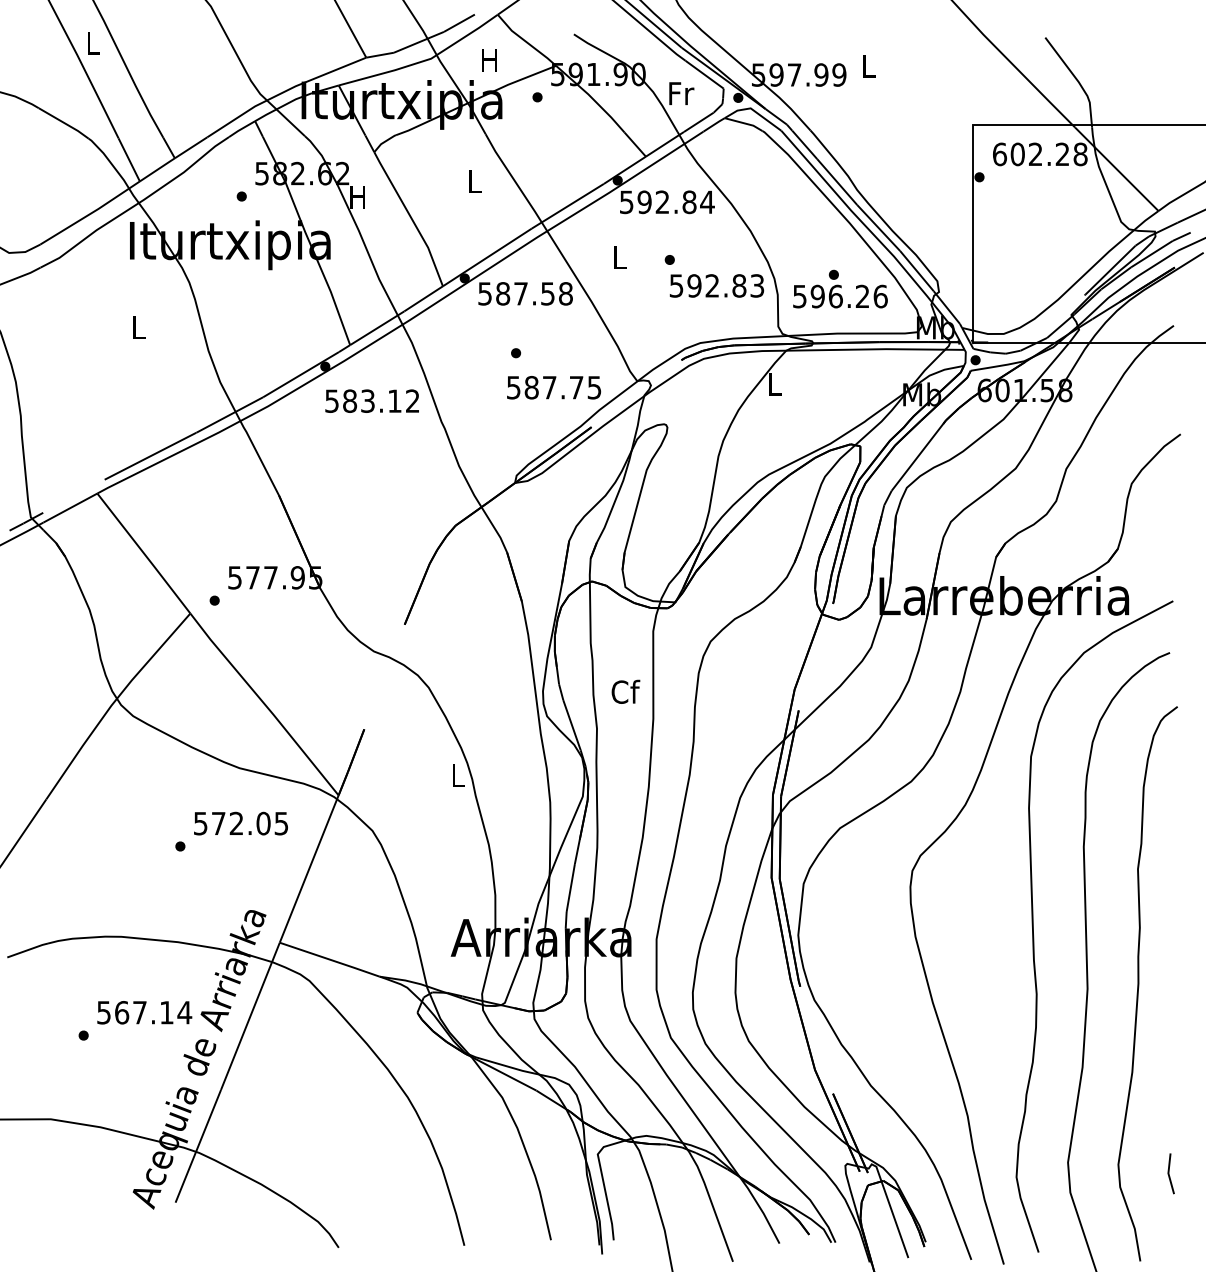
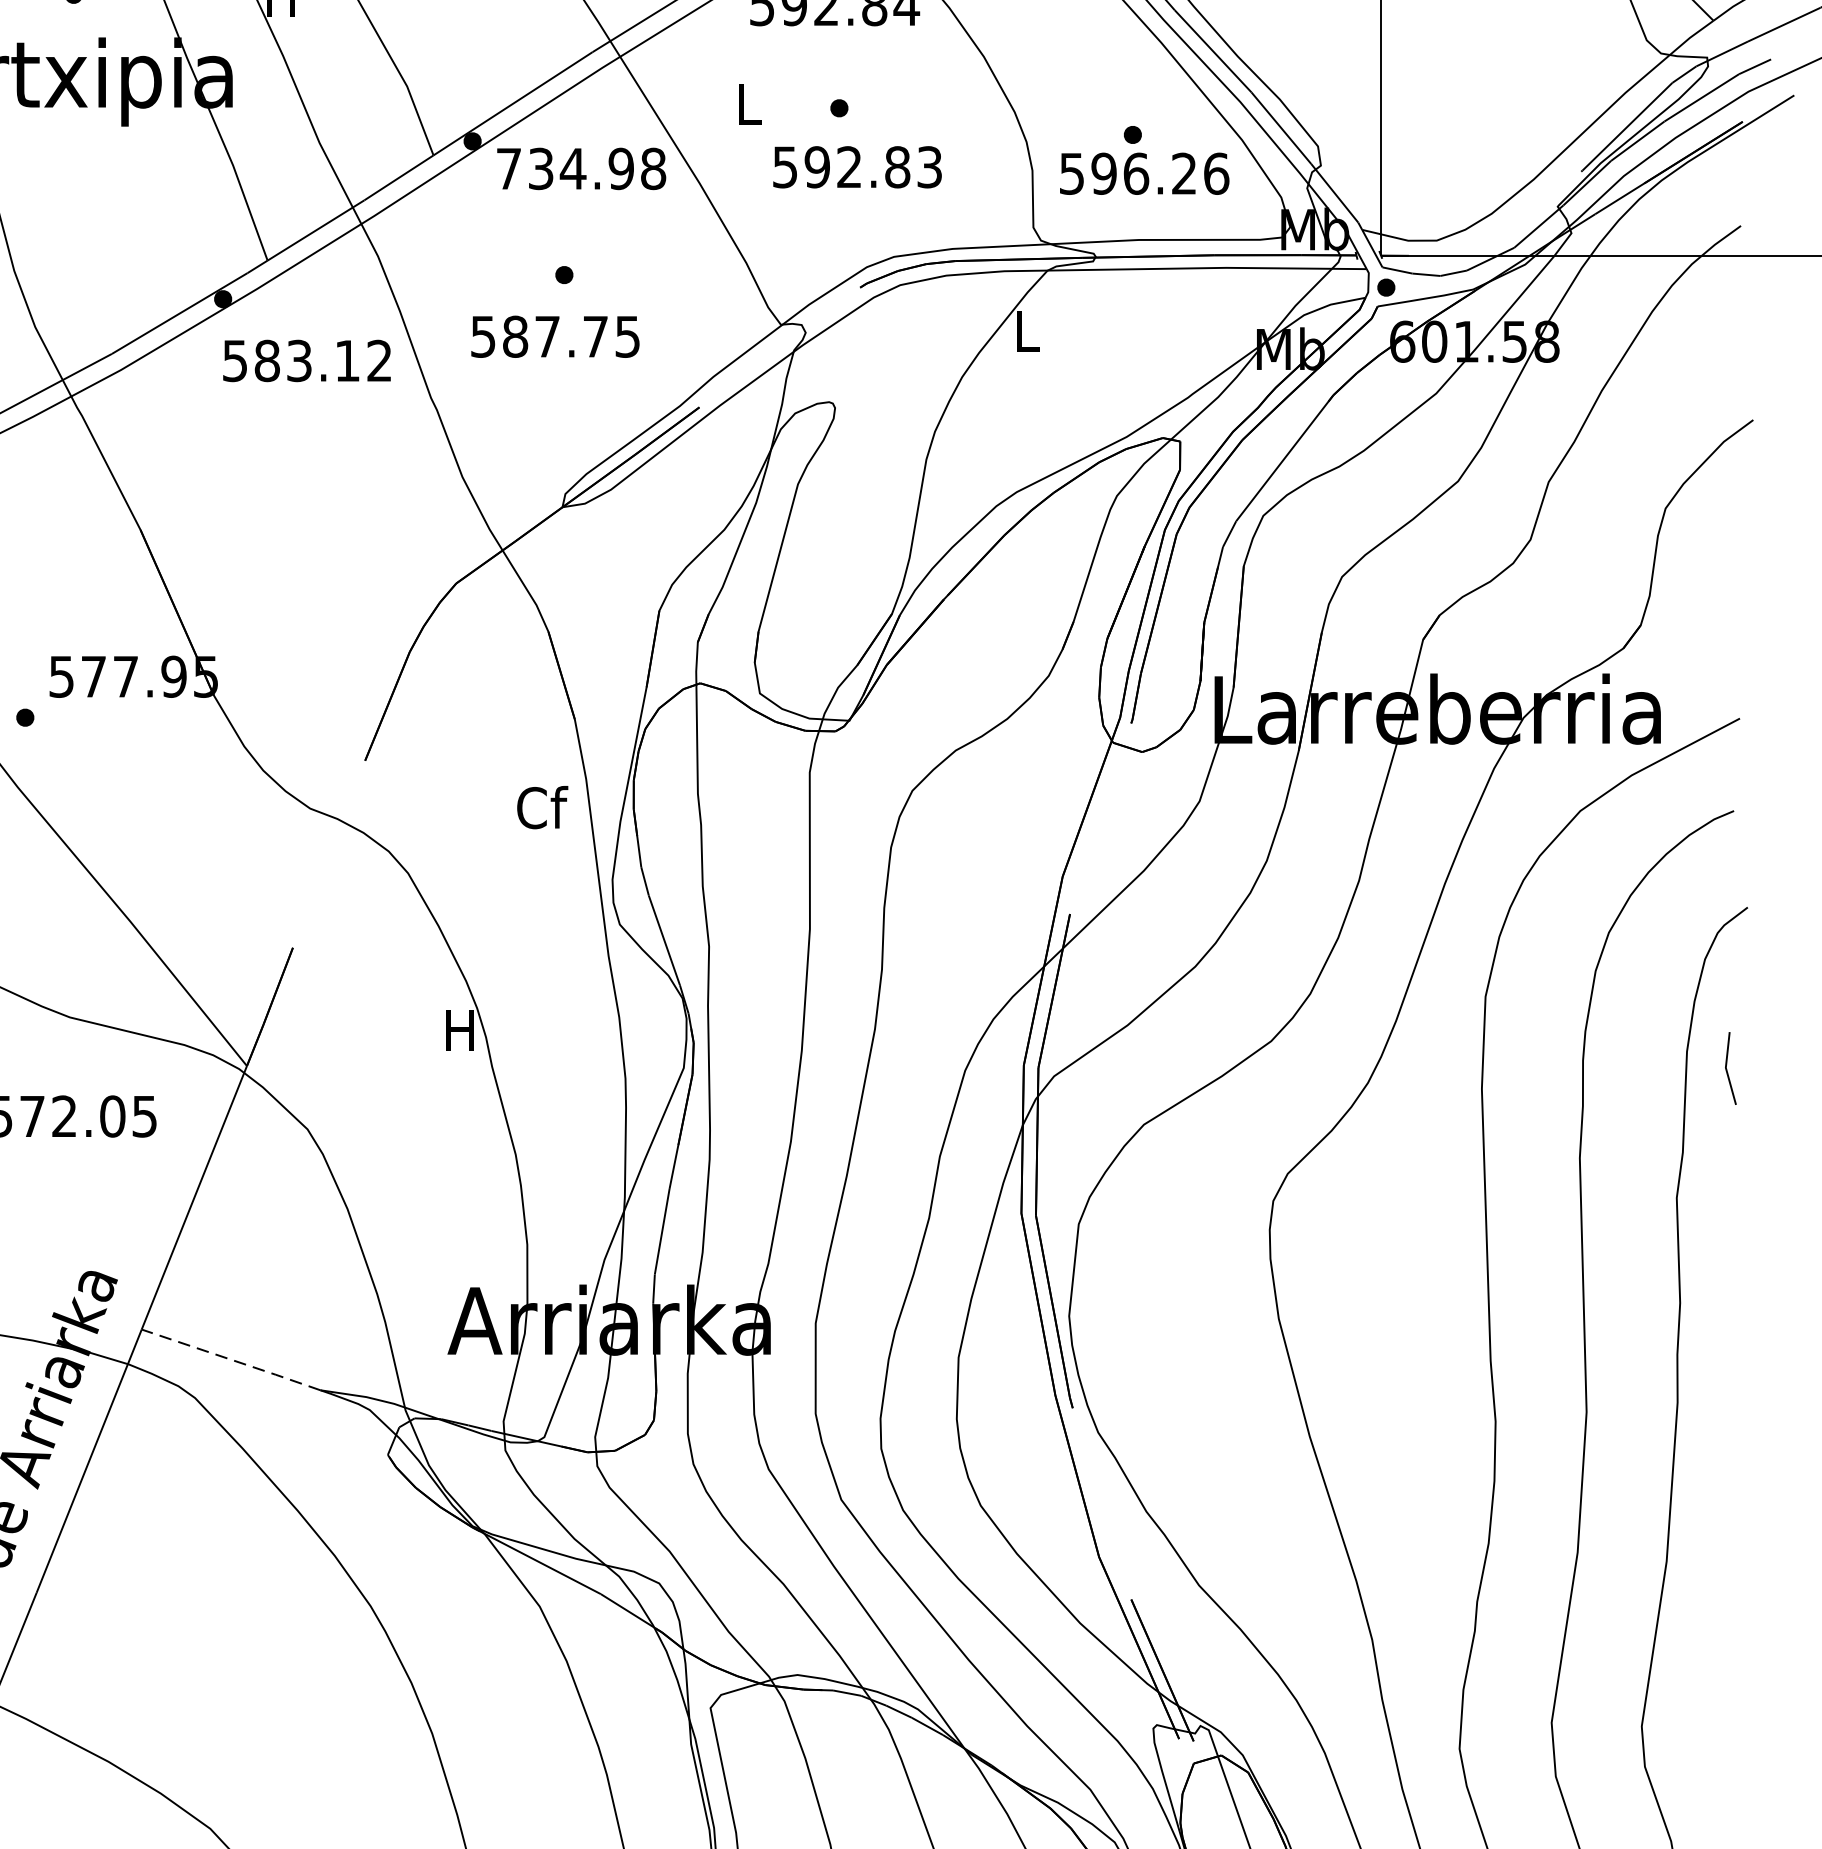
text: (716, 285) -> (856, 166), moved
text: (516, 293) -> (565, 168), 587.58 -> 734.98
text: (554, 387) -> (556, 336), moved
text: (625, 691) -> (541, 806), moved
text: (457, 775) -> (459, 1030), L -> H
line: (330, 959) -> (232, 1359), solid -> dashed
line: (1169, 1173) -> (1727, 1067), moved

